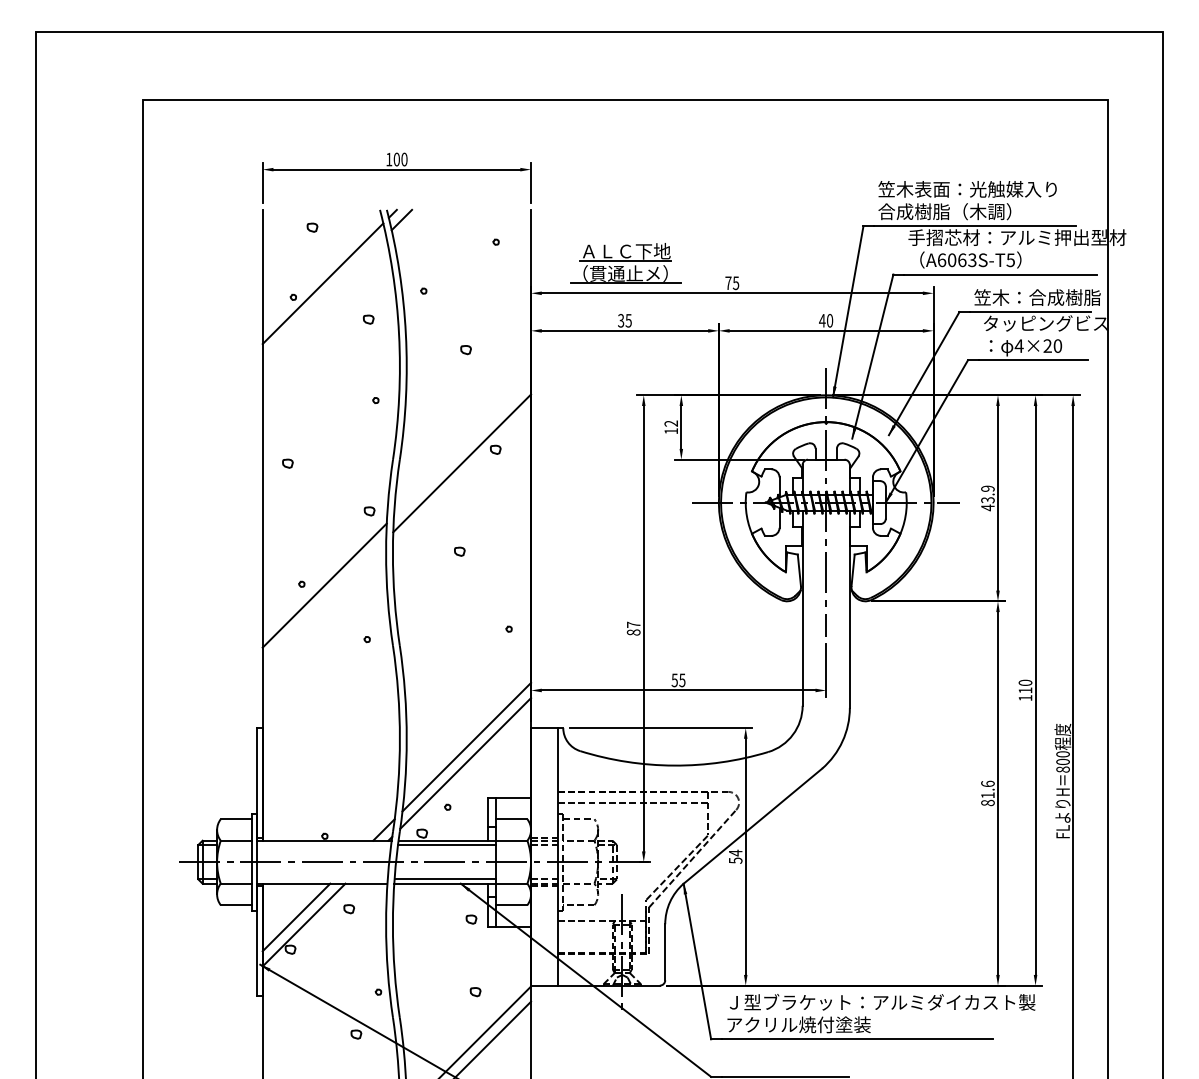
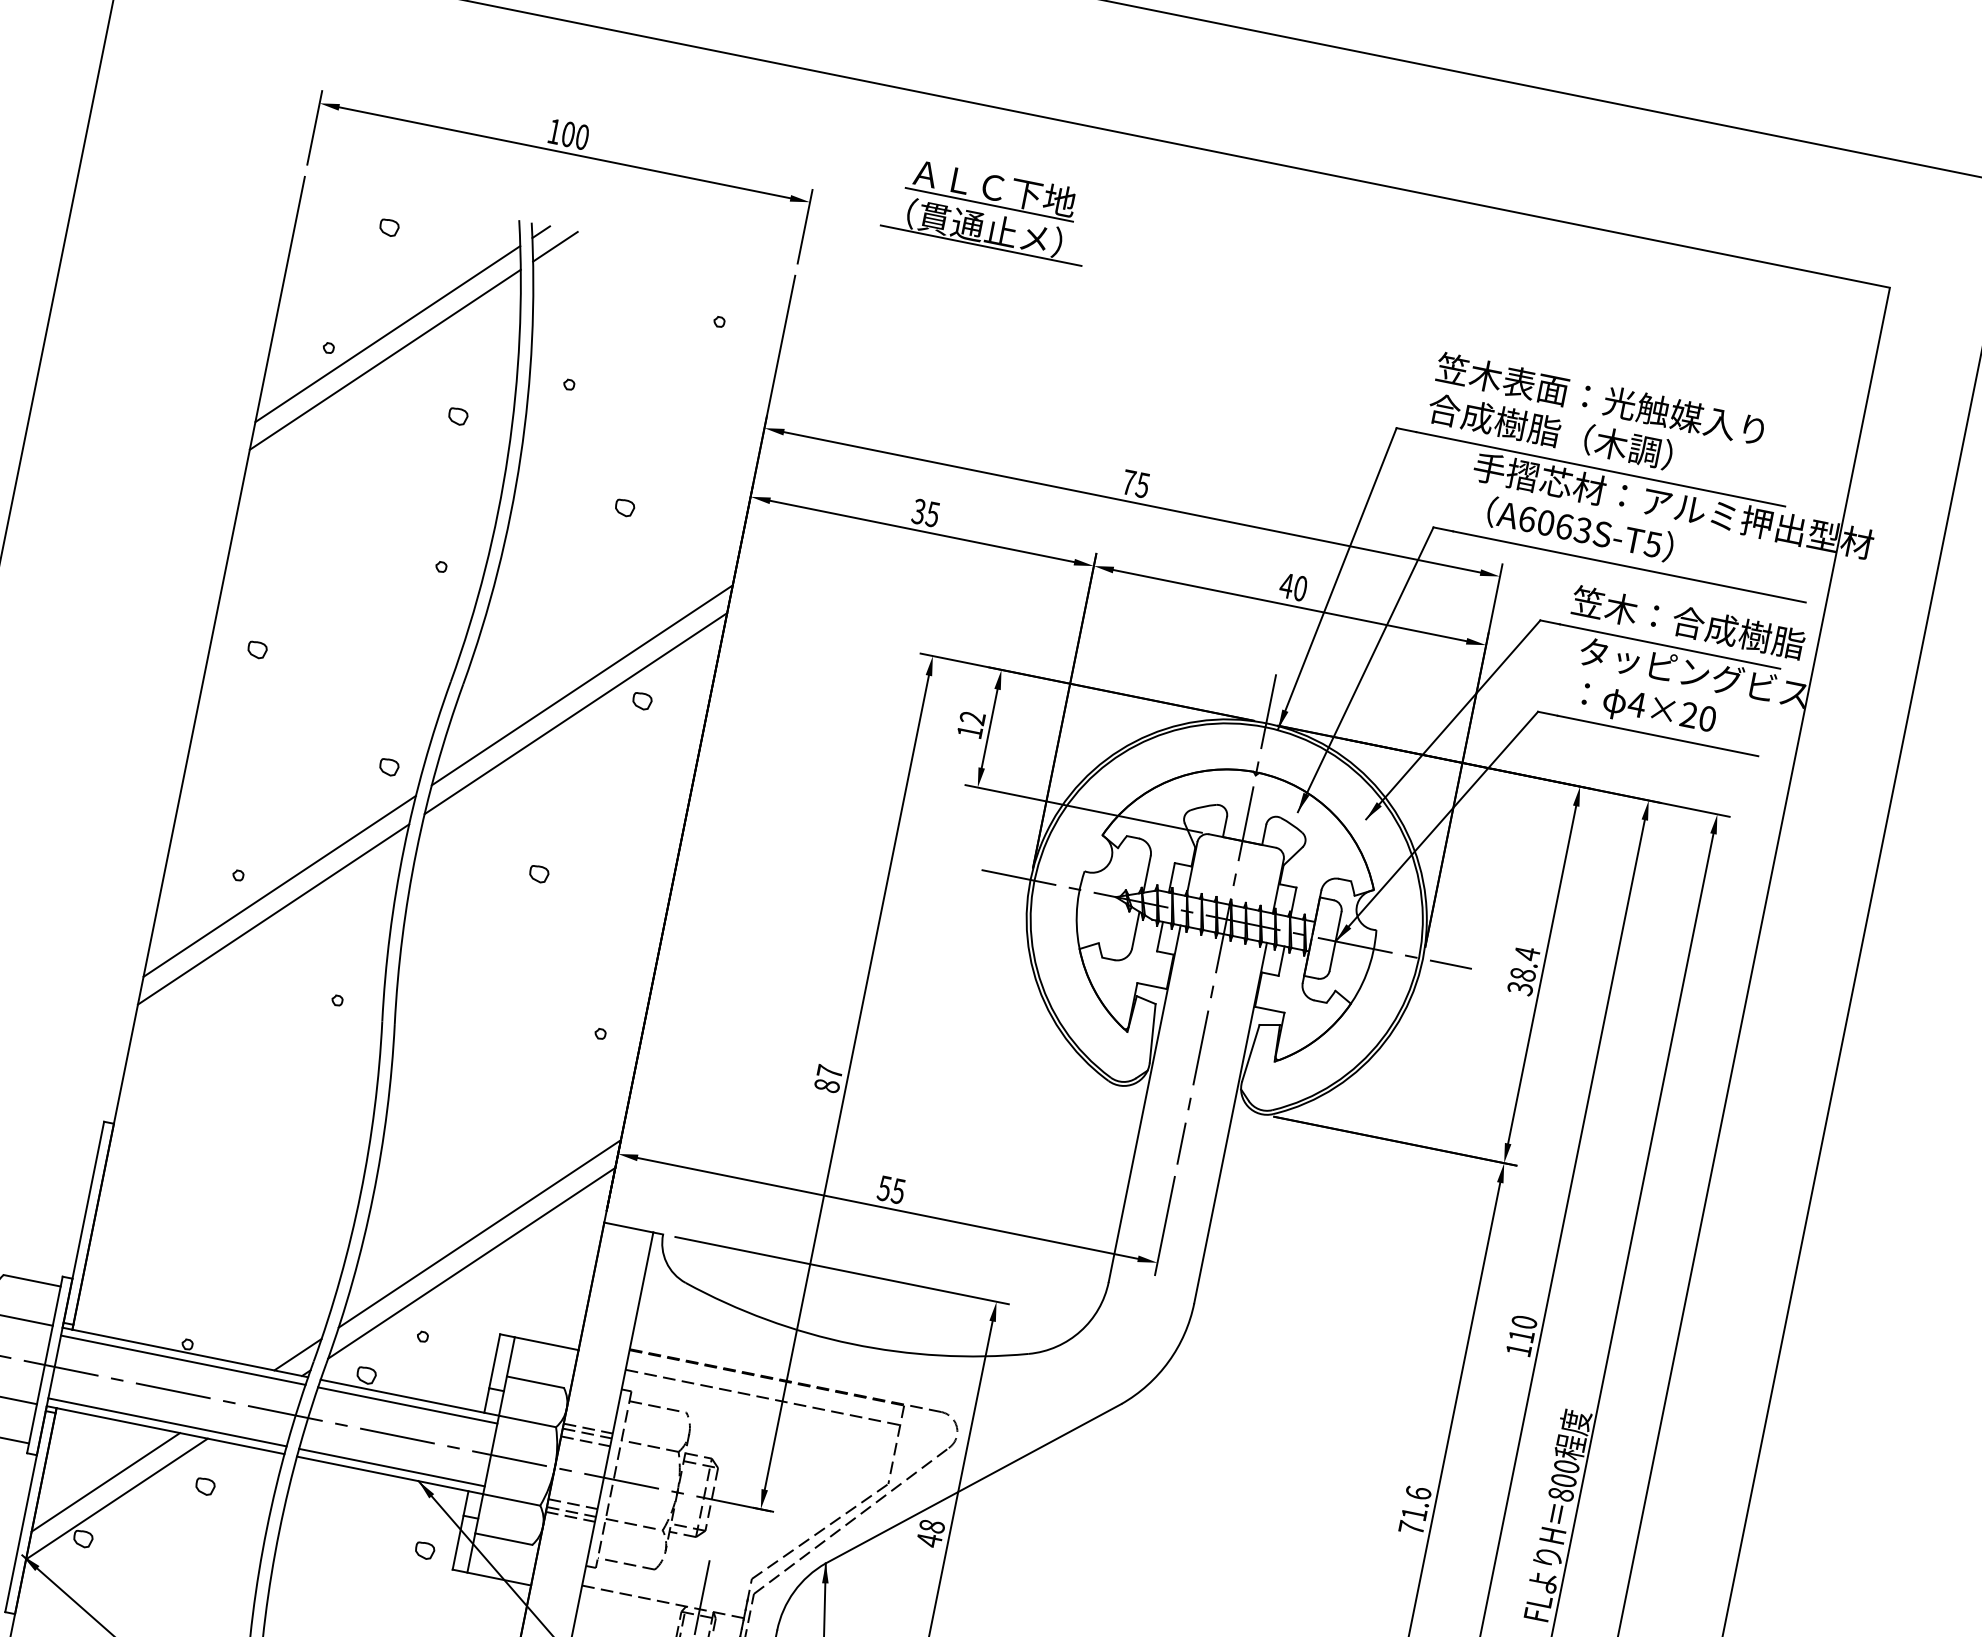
part: (625, 263) -> (988, 209), moved
line: (324, 297) -> (385, 359), added
line: (462, 447) -> (582, 684), added
text: (987, 498) -> (1522, 971), 43.9 -> 38.4
line: (324, 600) -> (273, 913), added
text: (987, 802) -> (1410, 1526), 81.6 -> 71.6
line: (324, 845) -> (183, 1361), added
text: (735, 856) -> (930, 1532), 54 -> 48
line: (322, 879) -> (167, 1422), added

